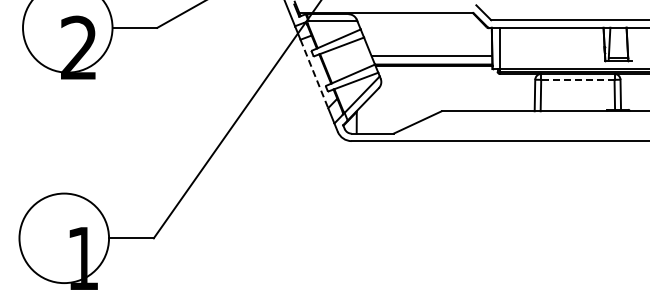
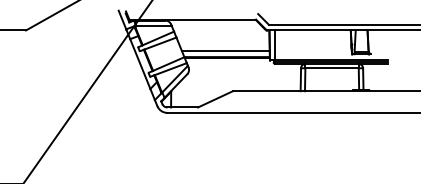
line: (314, 73) -> (140, 63), dashed -> solid
line: (577, 79) -> (331, 68), dashed -> solid

